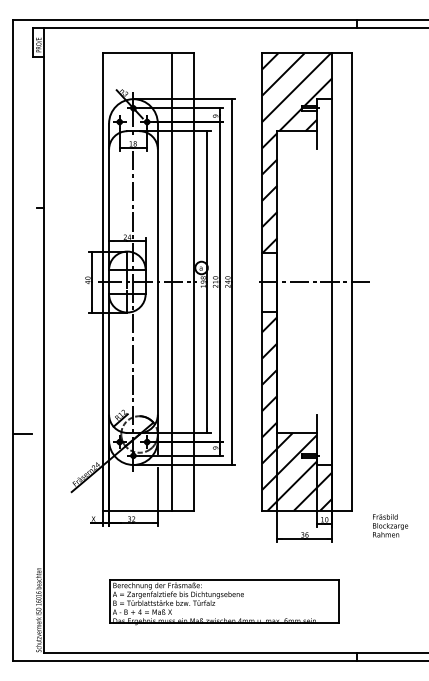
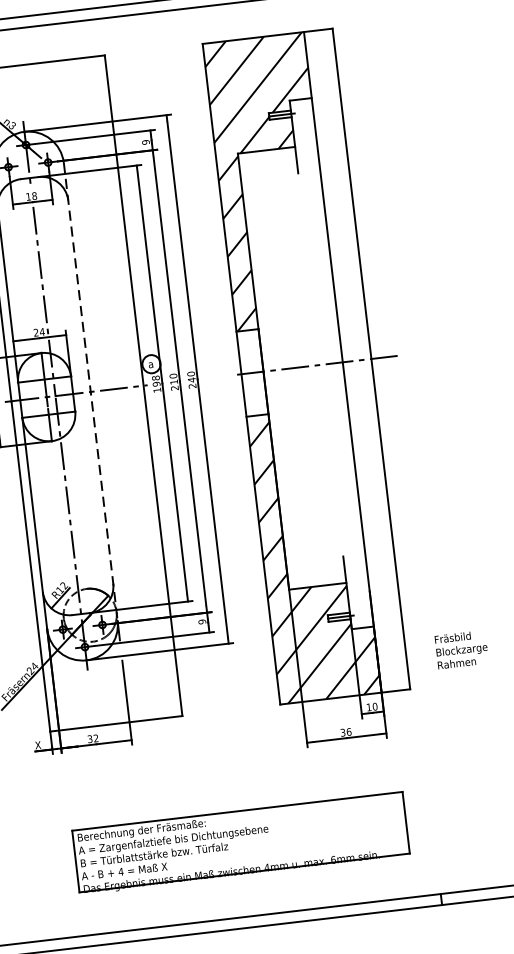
line: (171, 281) -> (110, 388), removed
line: (157, 282) -> (90, 392), solid -> dashed
text: (390, 525) -> (461, 649), moved

